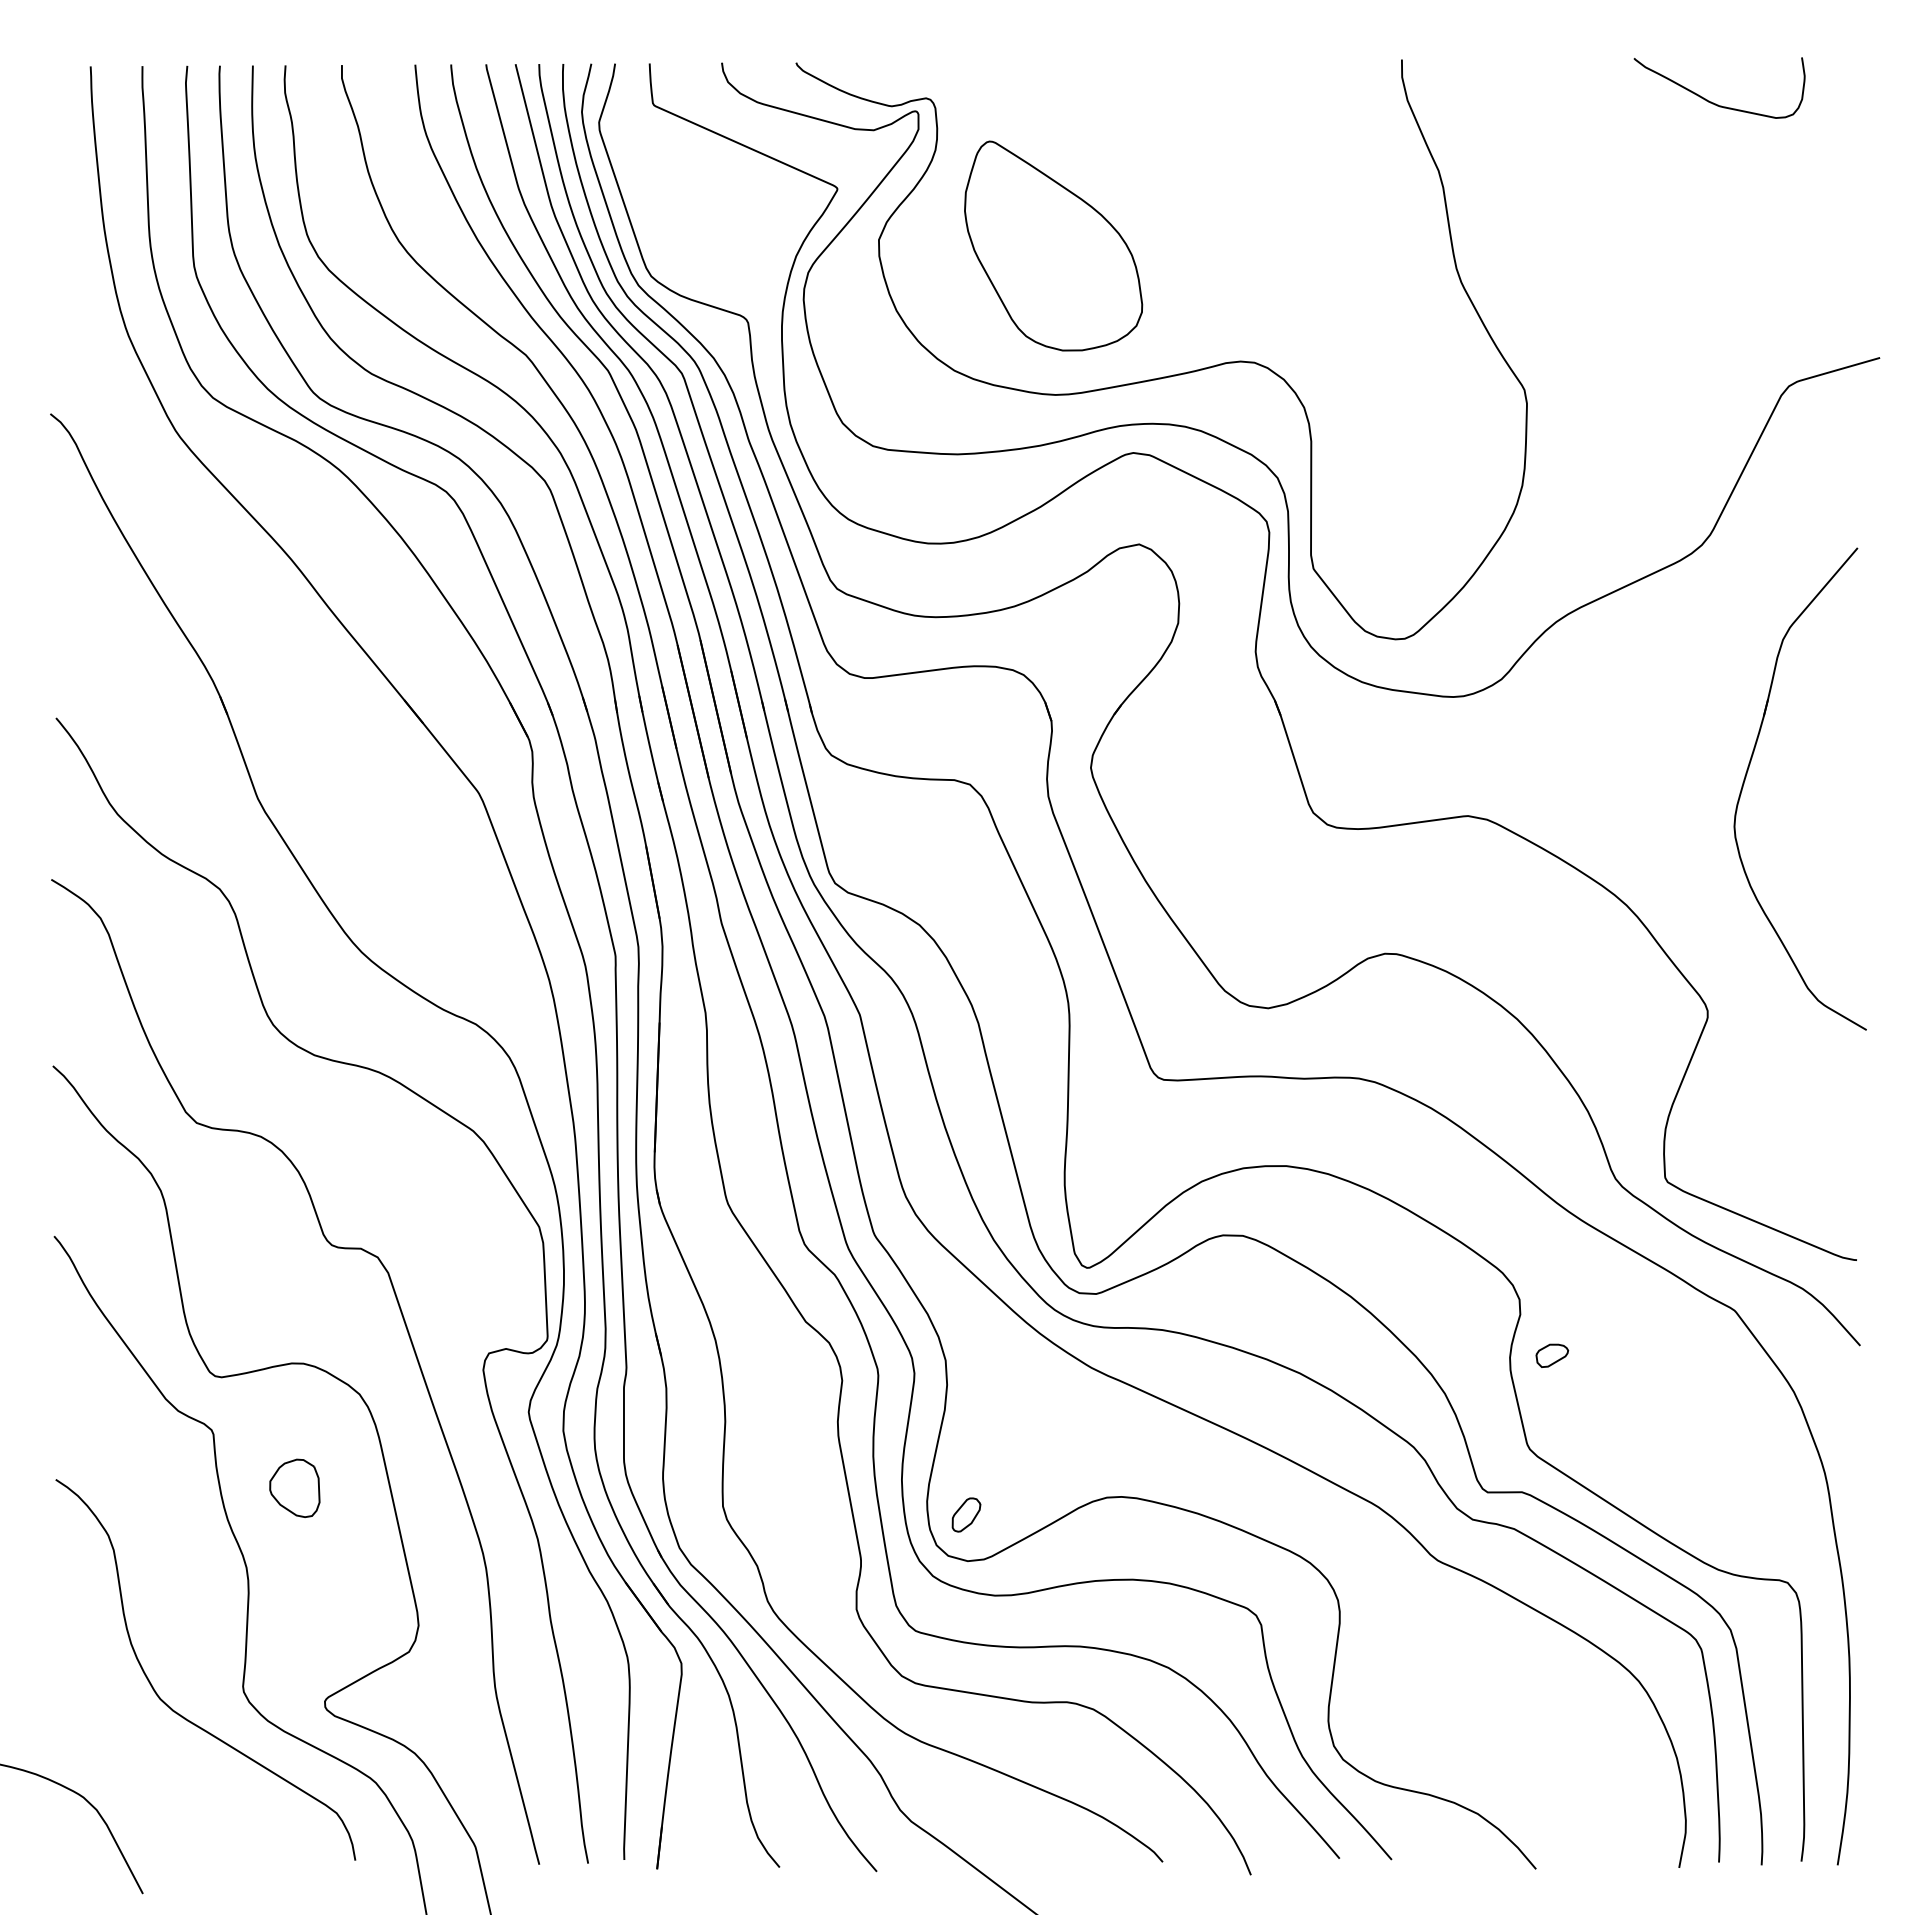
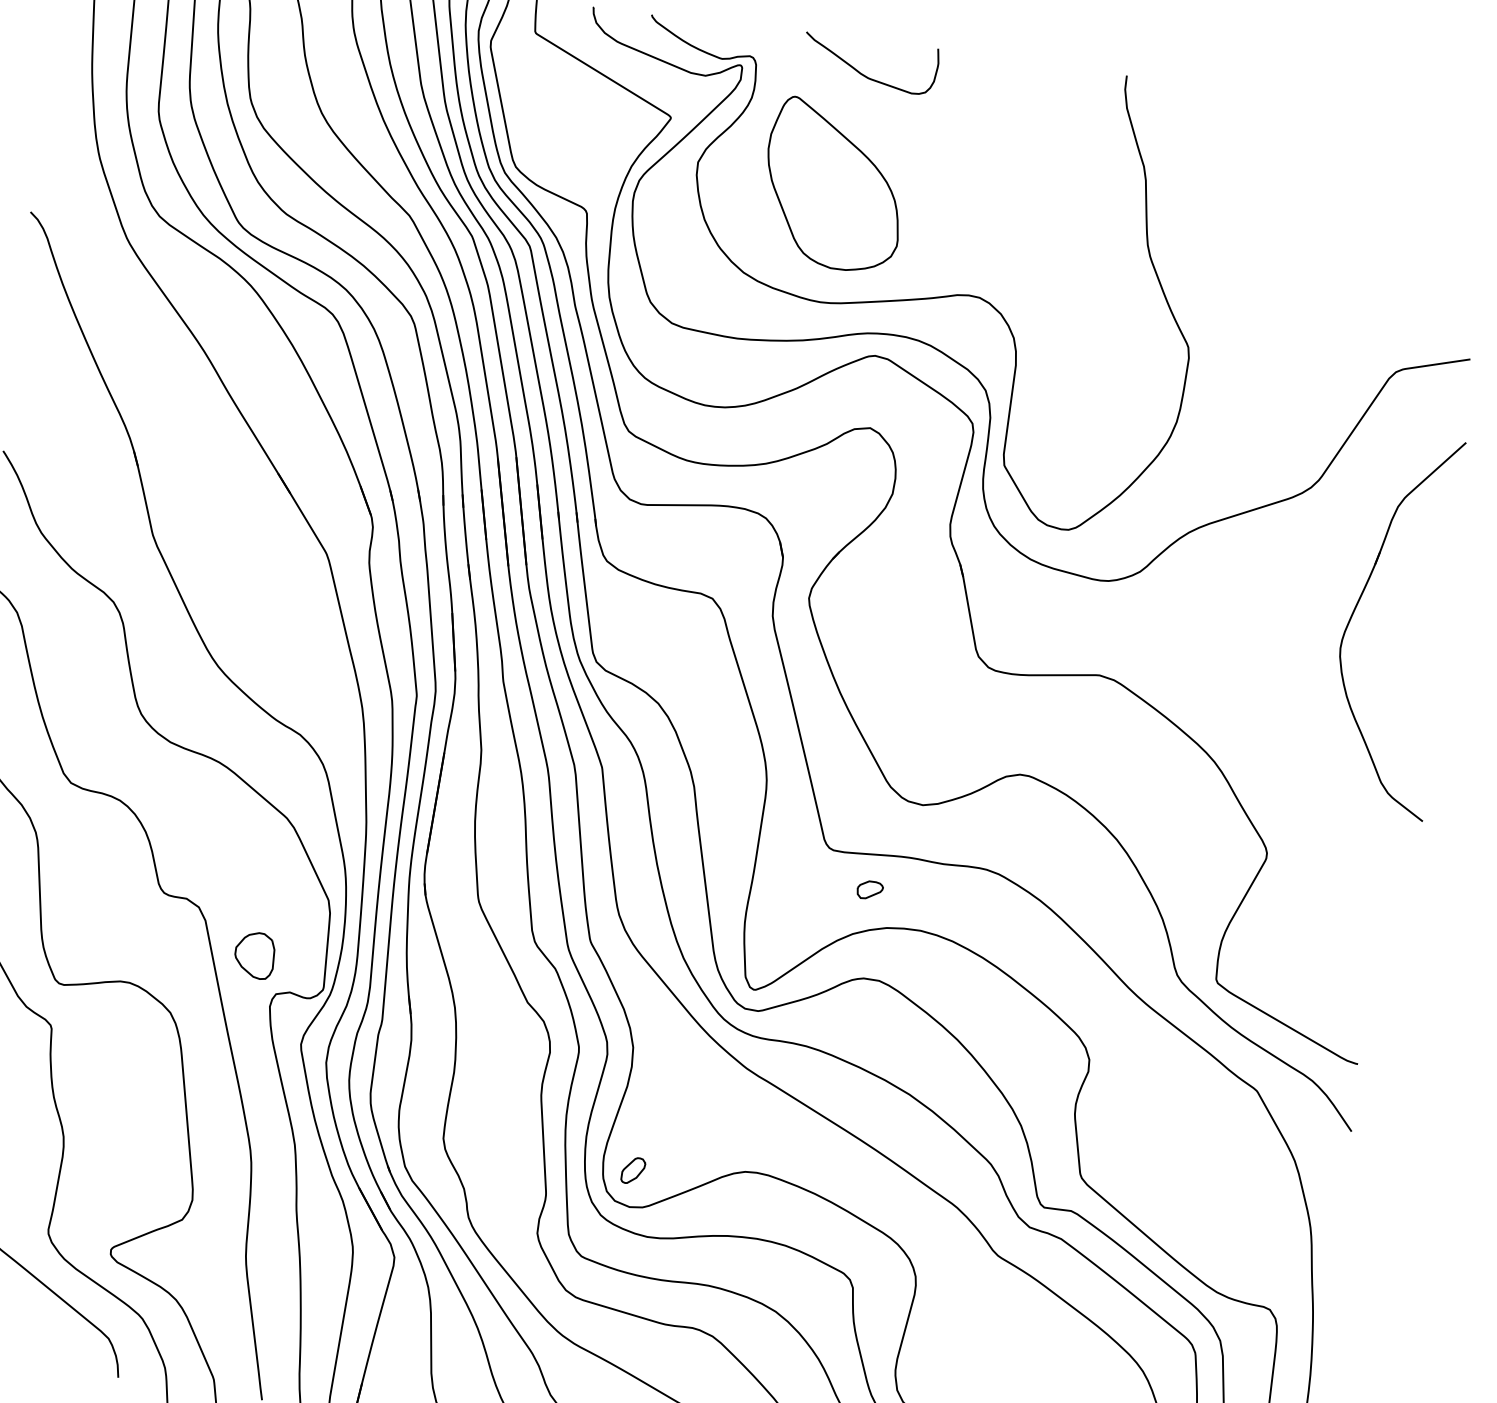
curve: (1711, 101) -> (862, 73), moved
part: (1748, 771) -> (1357, 606), moved
part: (1552, 1355) -> (870, 890), moved
part: (294, 1487) -> (254, 954), moved

